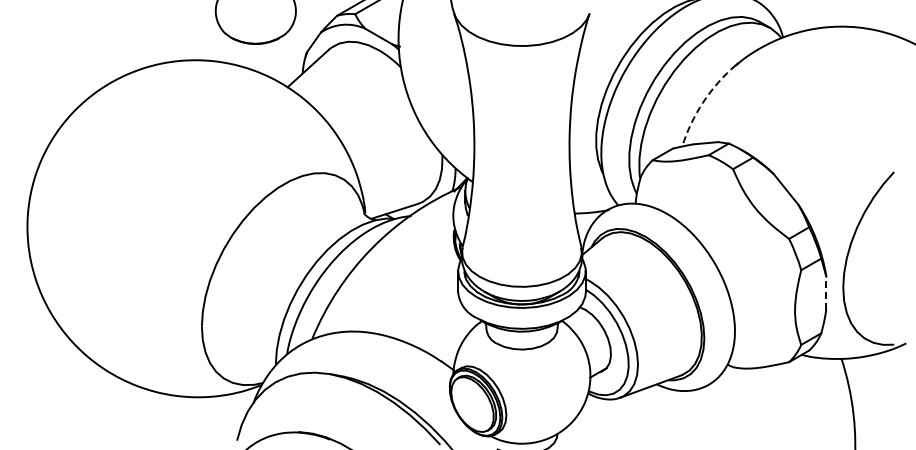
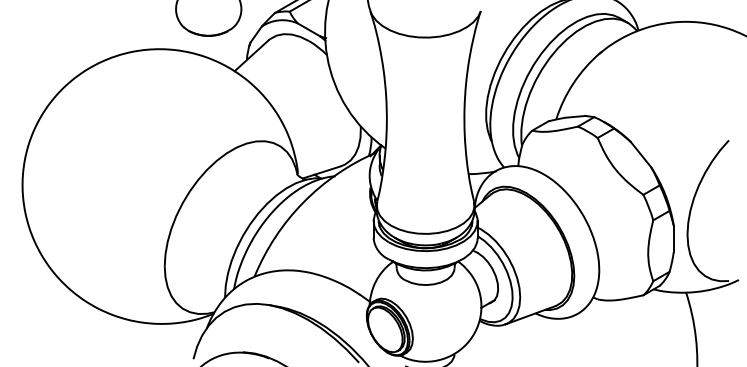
arc: (703, 102) -> (573, 83), dashed -> solid
line: (826, 292) -> (673, 238), dashed -> solid

